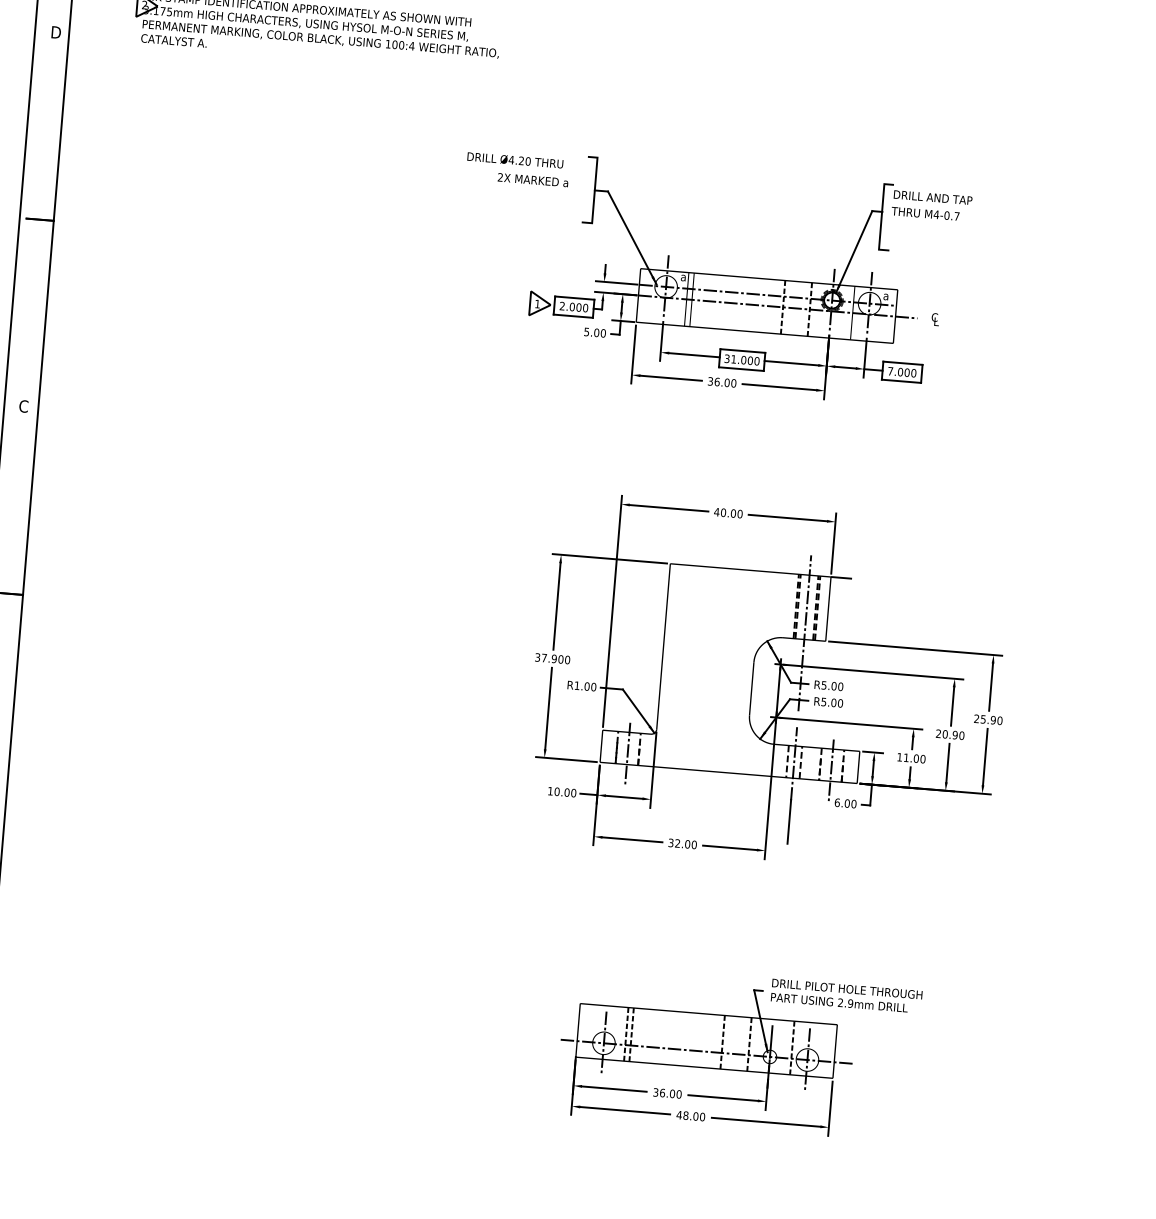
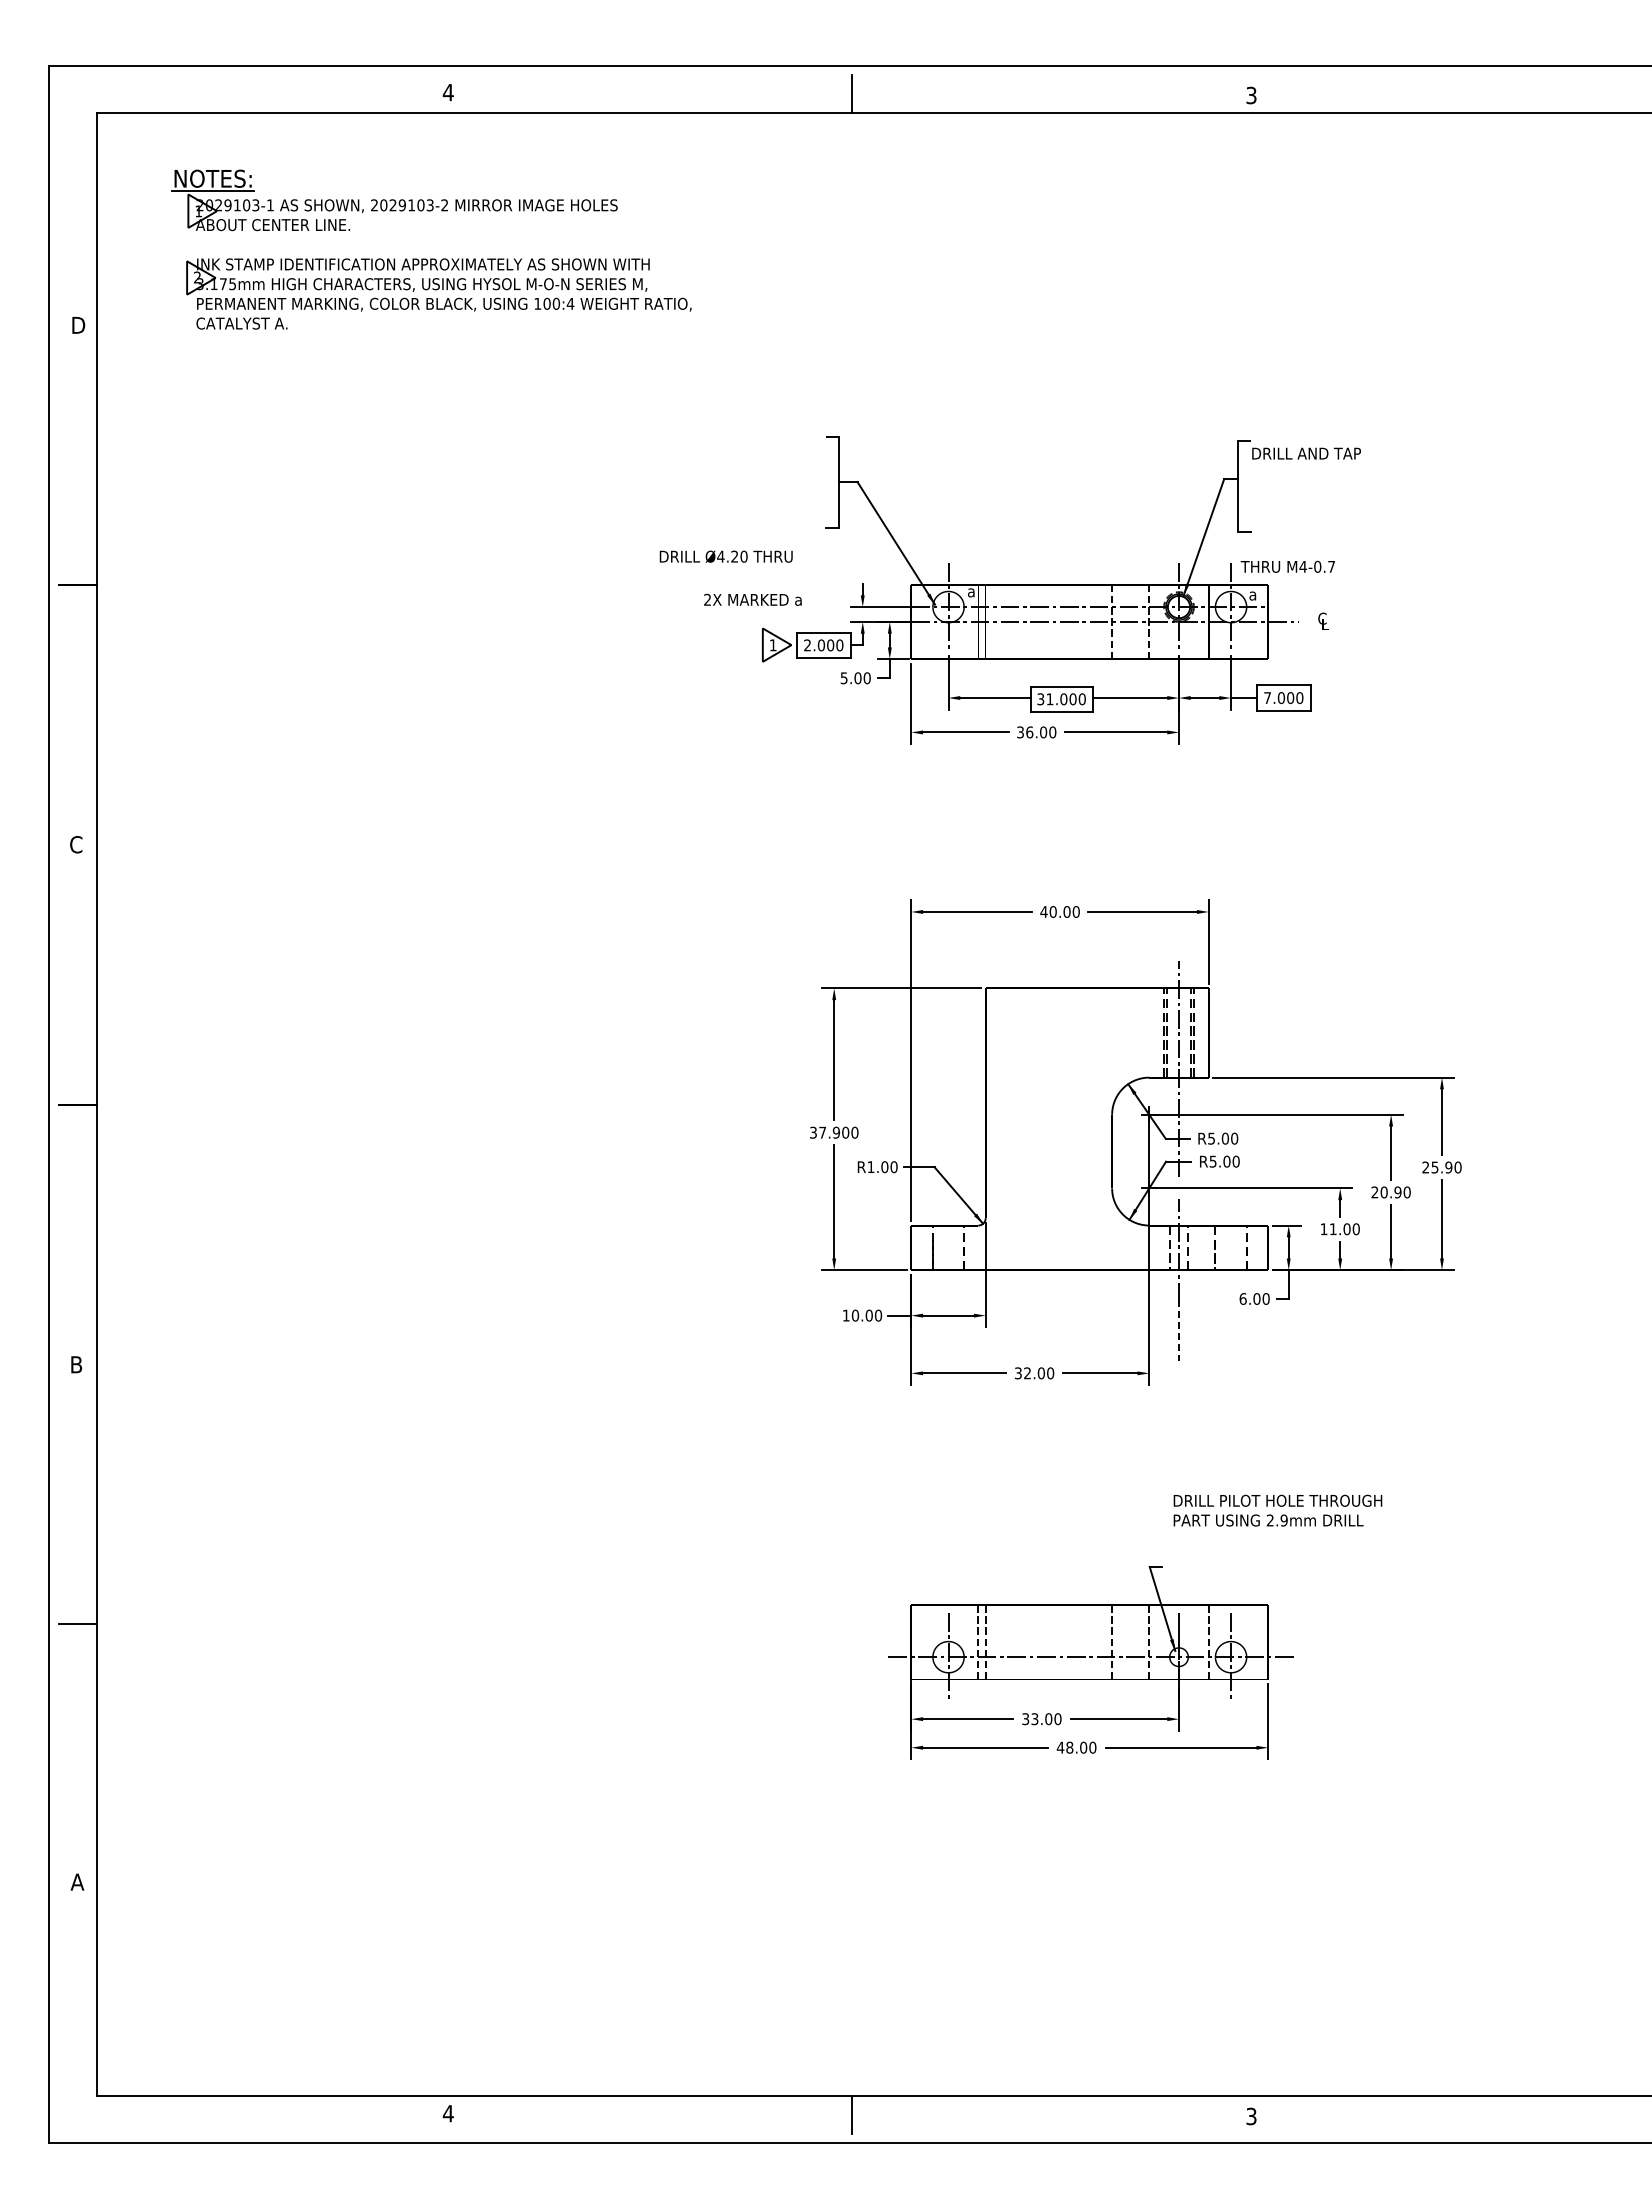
text: (514, 160) -> (725, 556), moved
text: (532, 179) -> (752, 599), moved
text: (925, 213) -> (1287, 566), moved
line: (841, 577) -> (1223, 988), removed
line: (627, 754) -> (948, 1256), removed
line: (831, 771) -> (1231, 1256), removed
line: (789, 822) -> (1179, 1331), solid -> dashed
text: (846, 996) -> (1277, 1510), moved
text: (662, 1093) -> (1034, 1719), 36.00 -> 33.00

